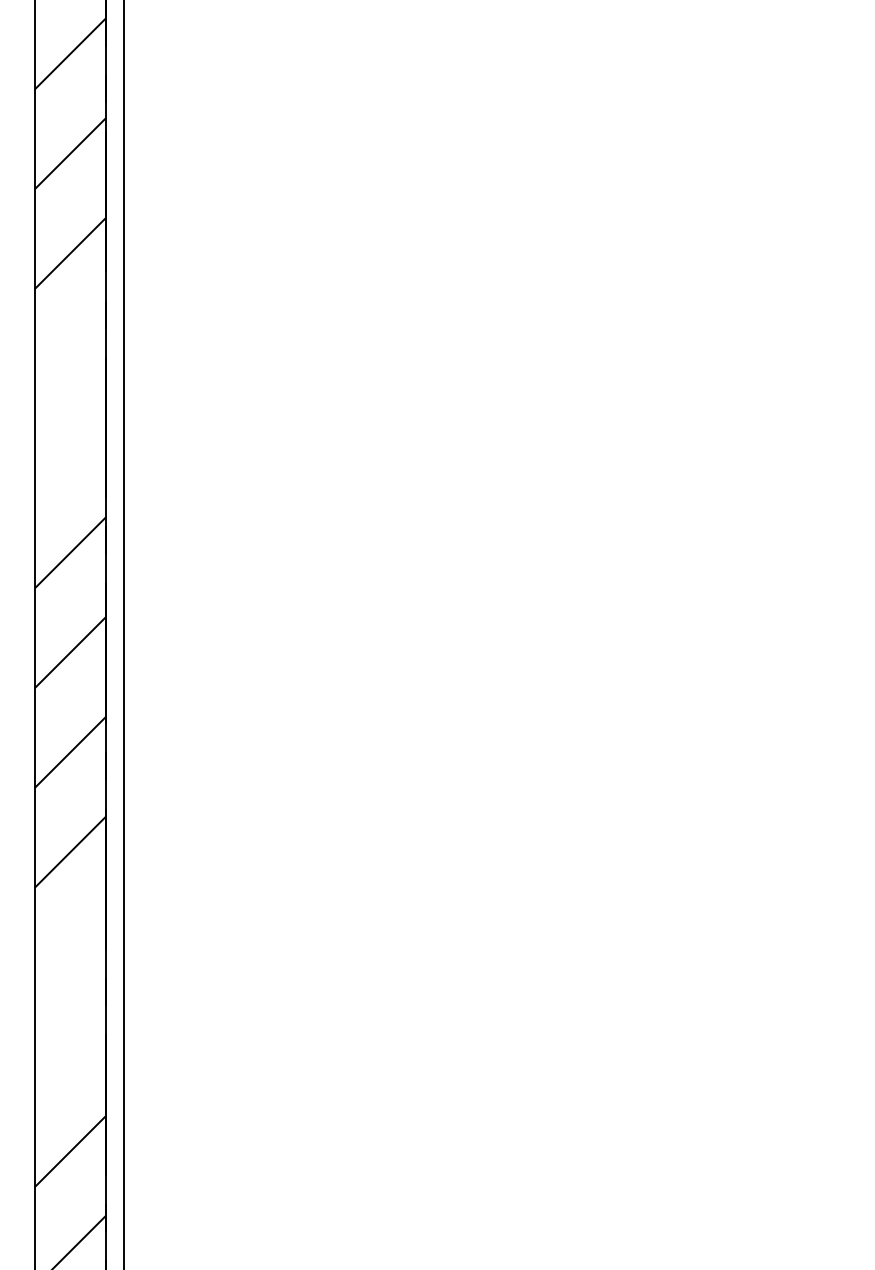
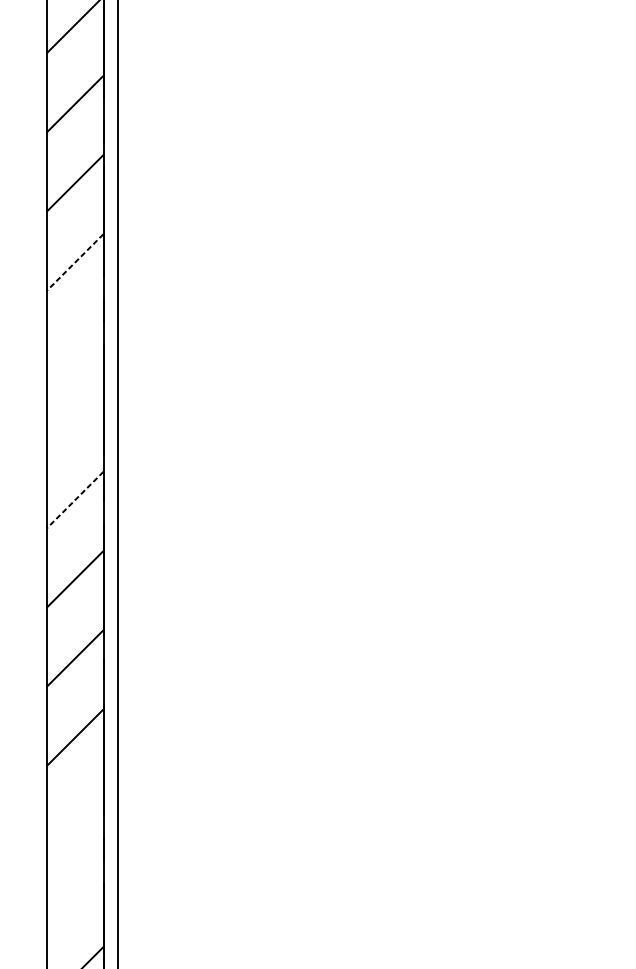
line: (70, 253) -> (75, 262), solid -> dashed
line: (70, 553) -> (75, 500), solid -> dashed

